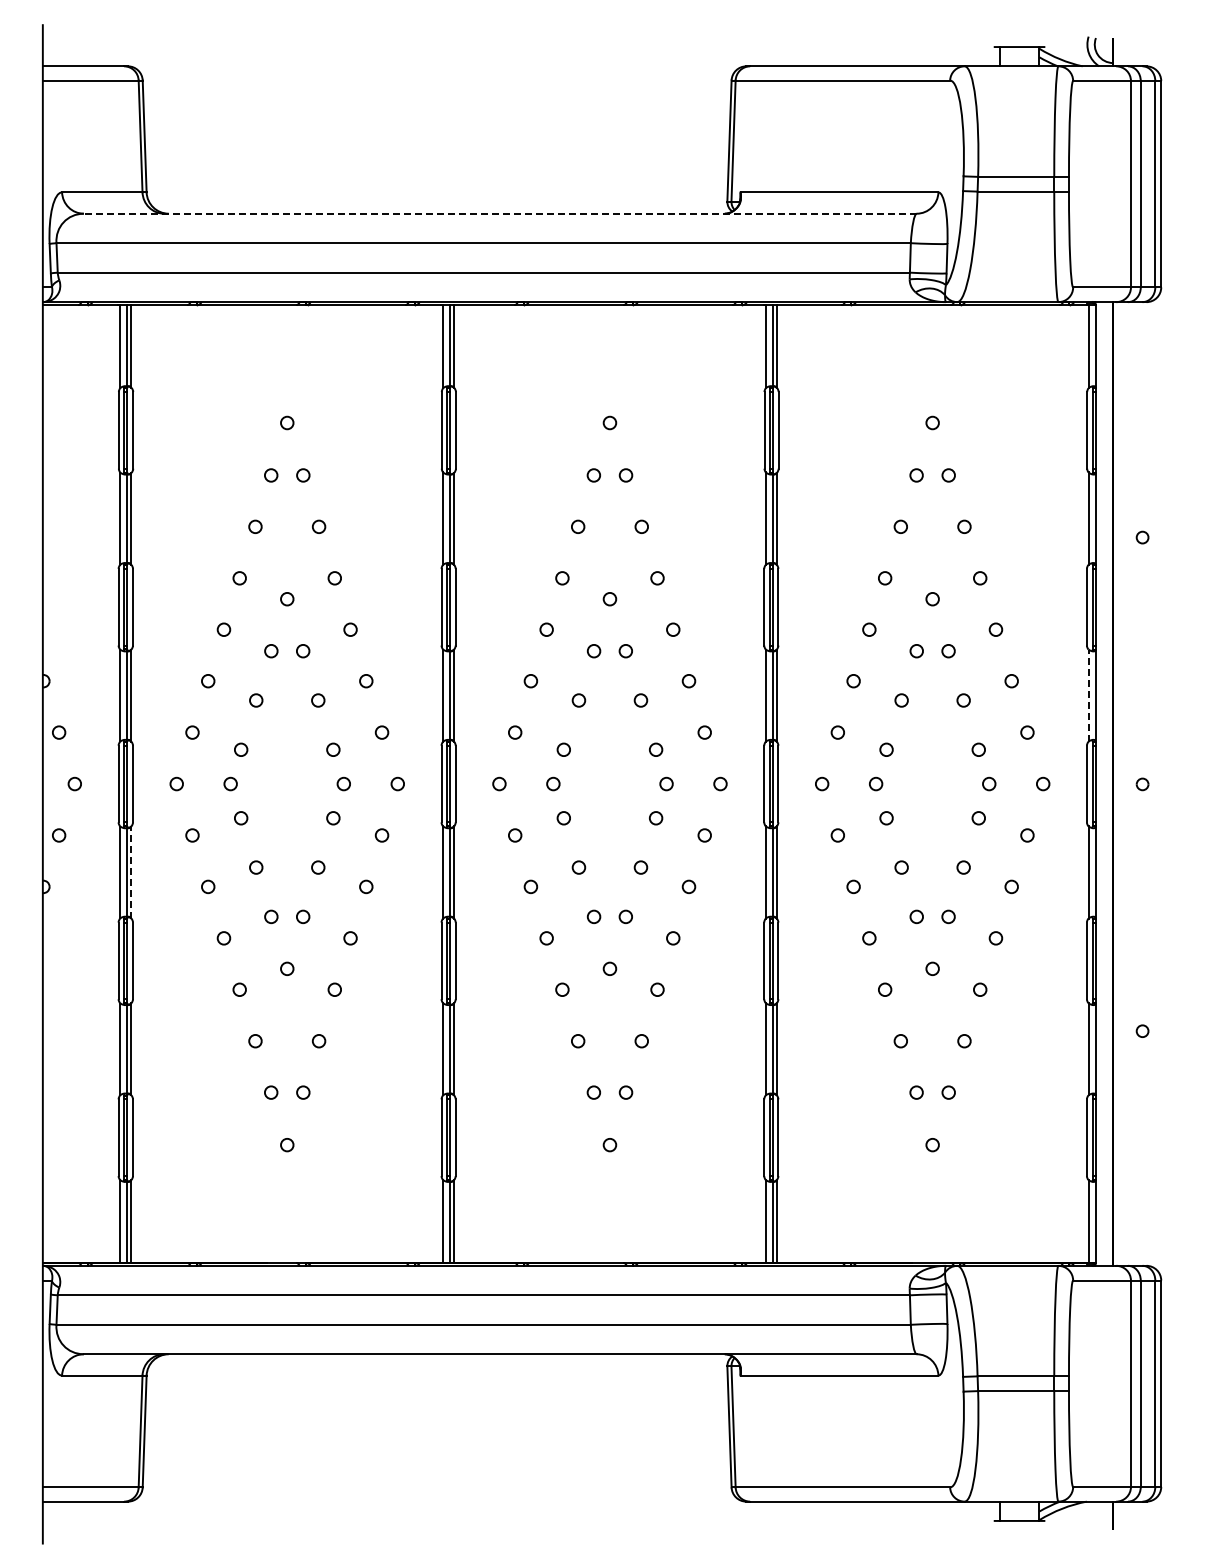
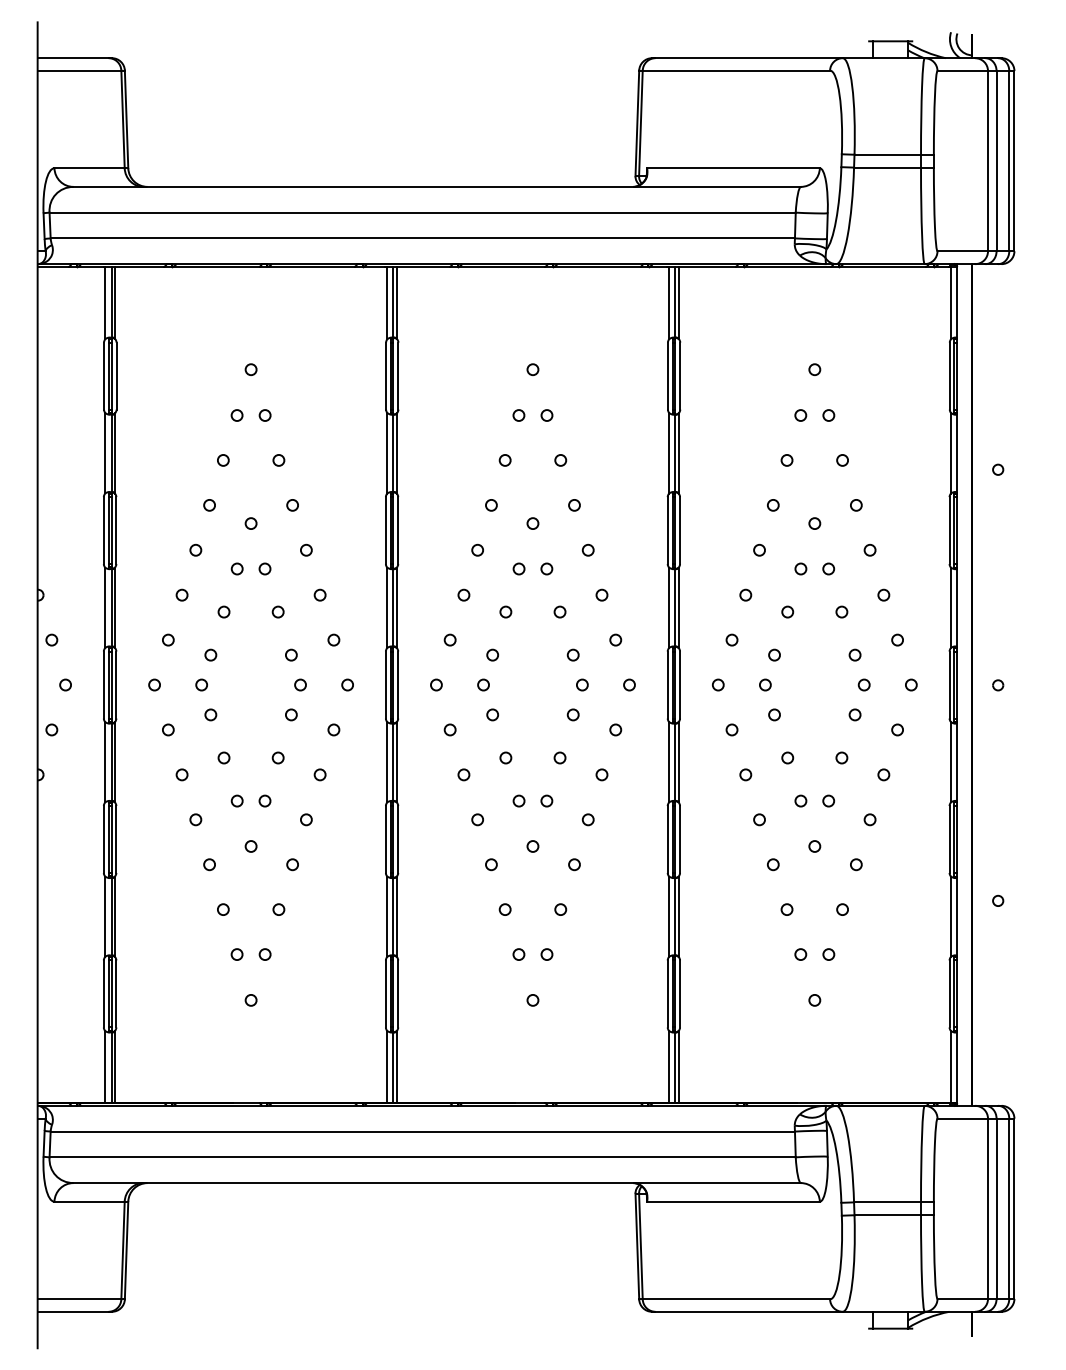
line: (499, 213) -> (436, 186), dashed -> solid
line: (1088, 695) -> (950, 607), dashed -> solid
line: (131, 871) -> (115, 761), dashed -> solid

